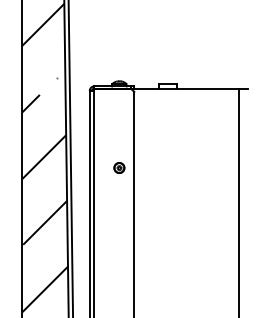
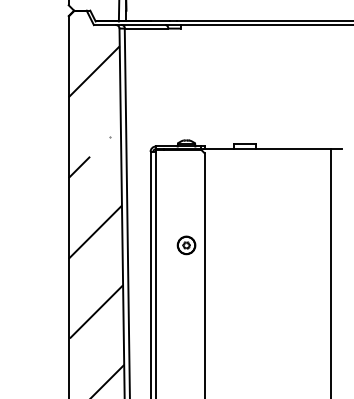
part: (119, 168) -> (186, 245), size x1.43

